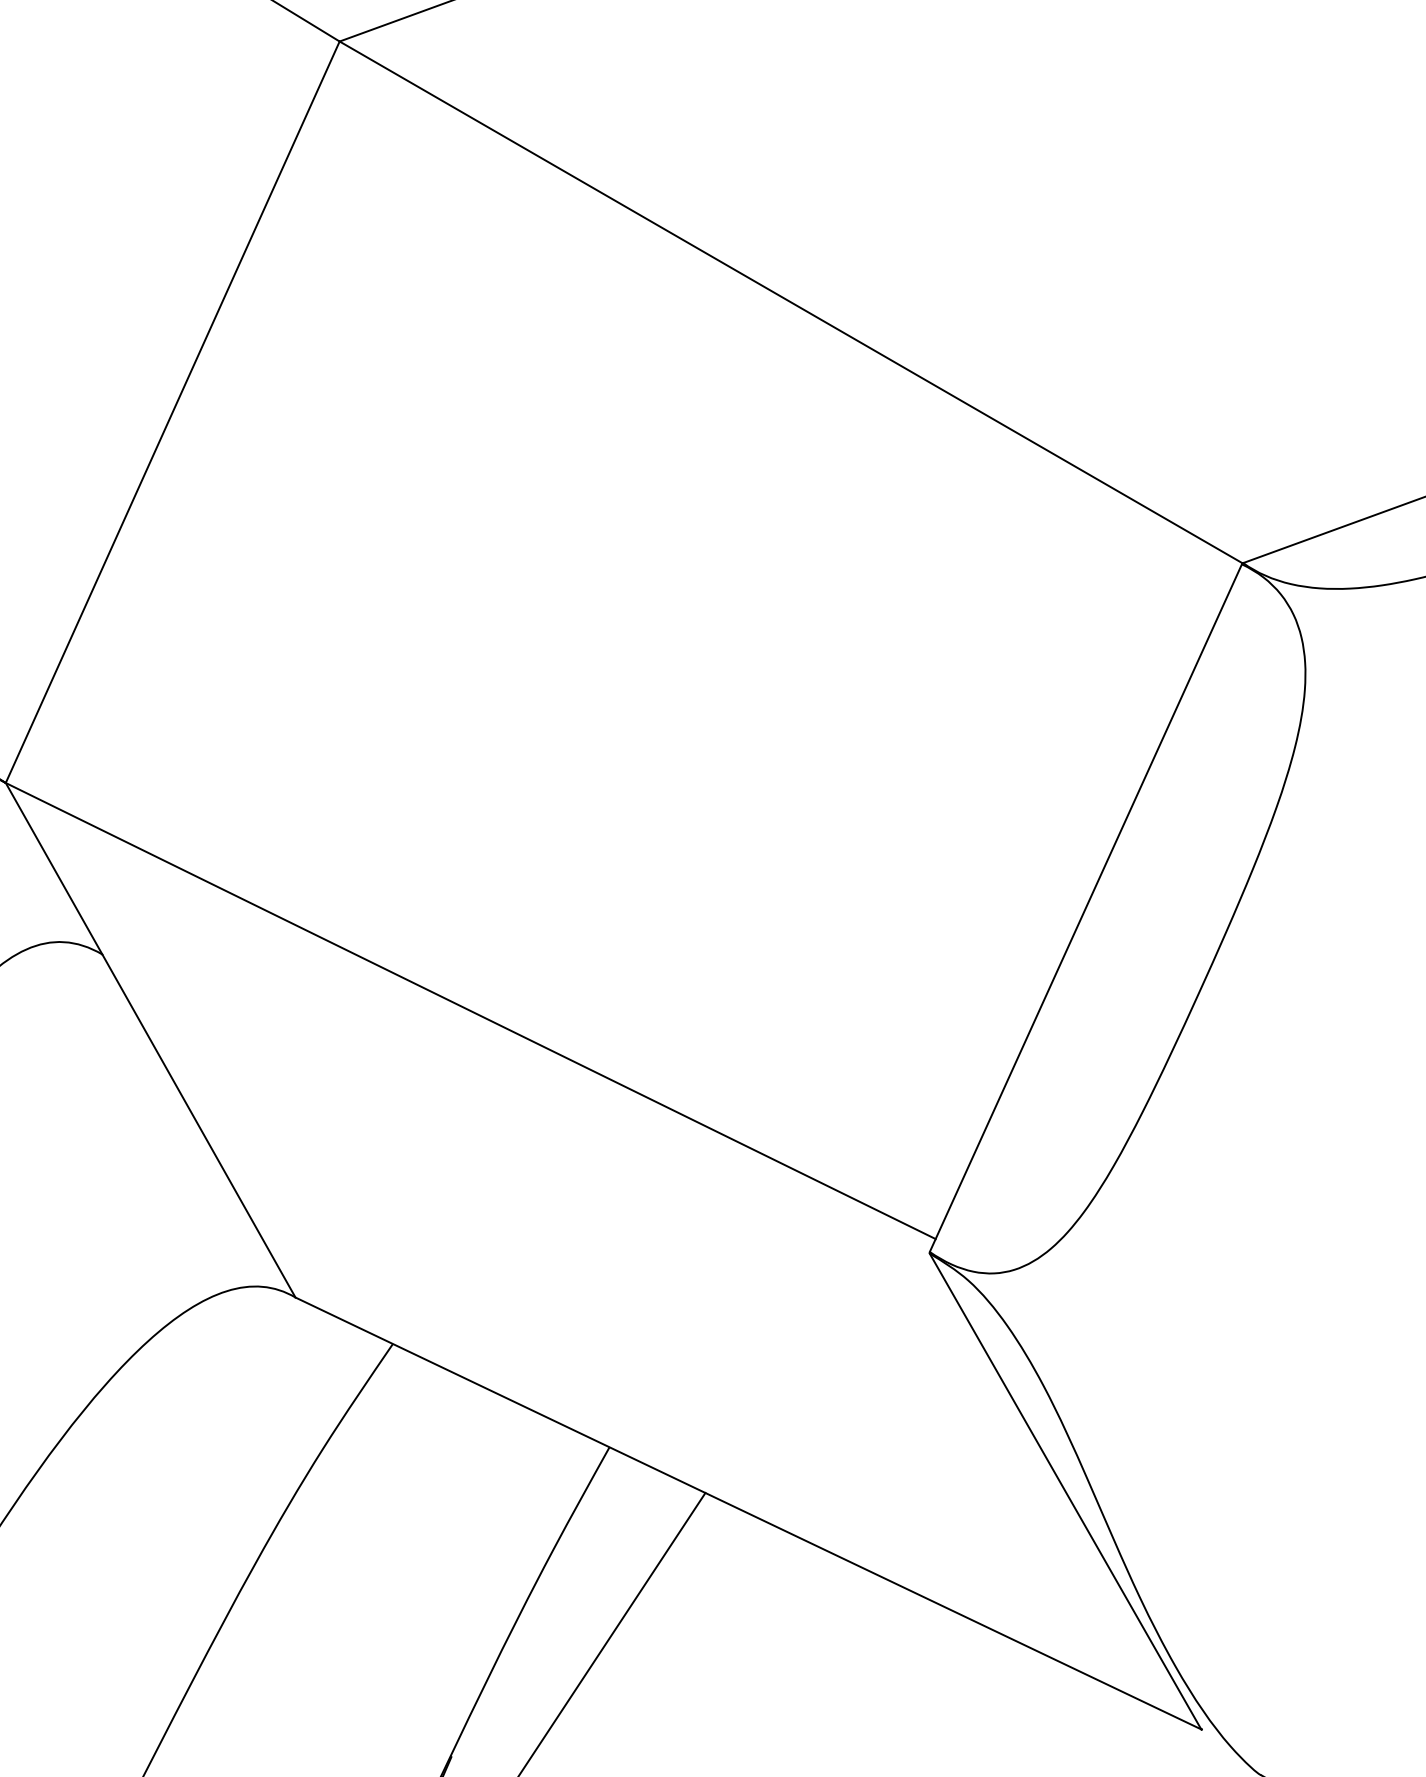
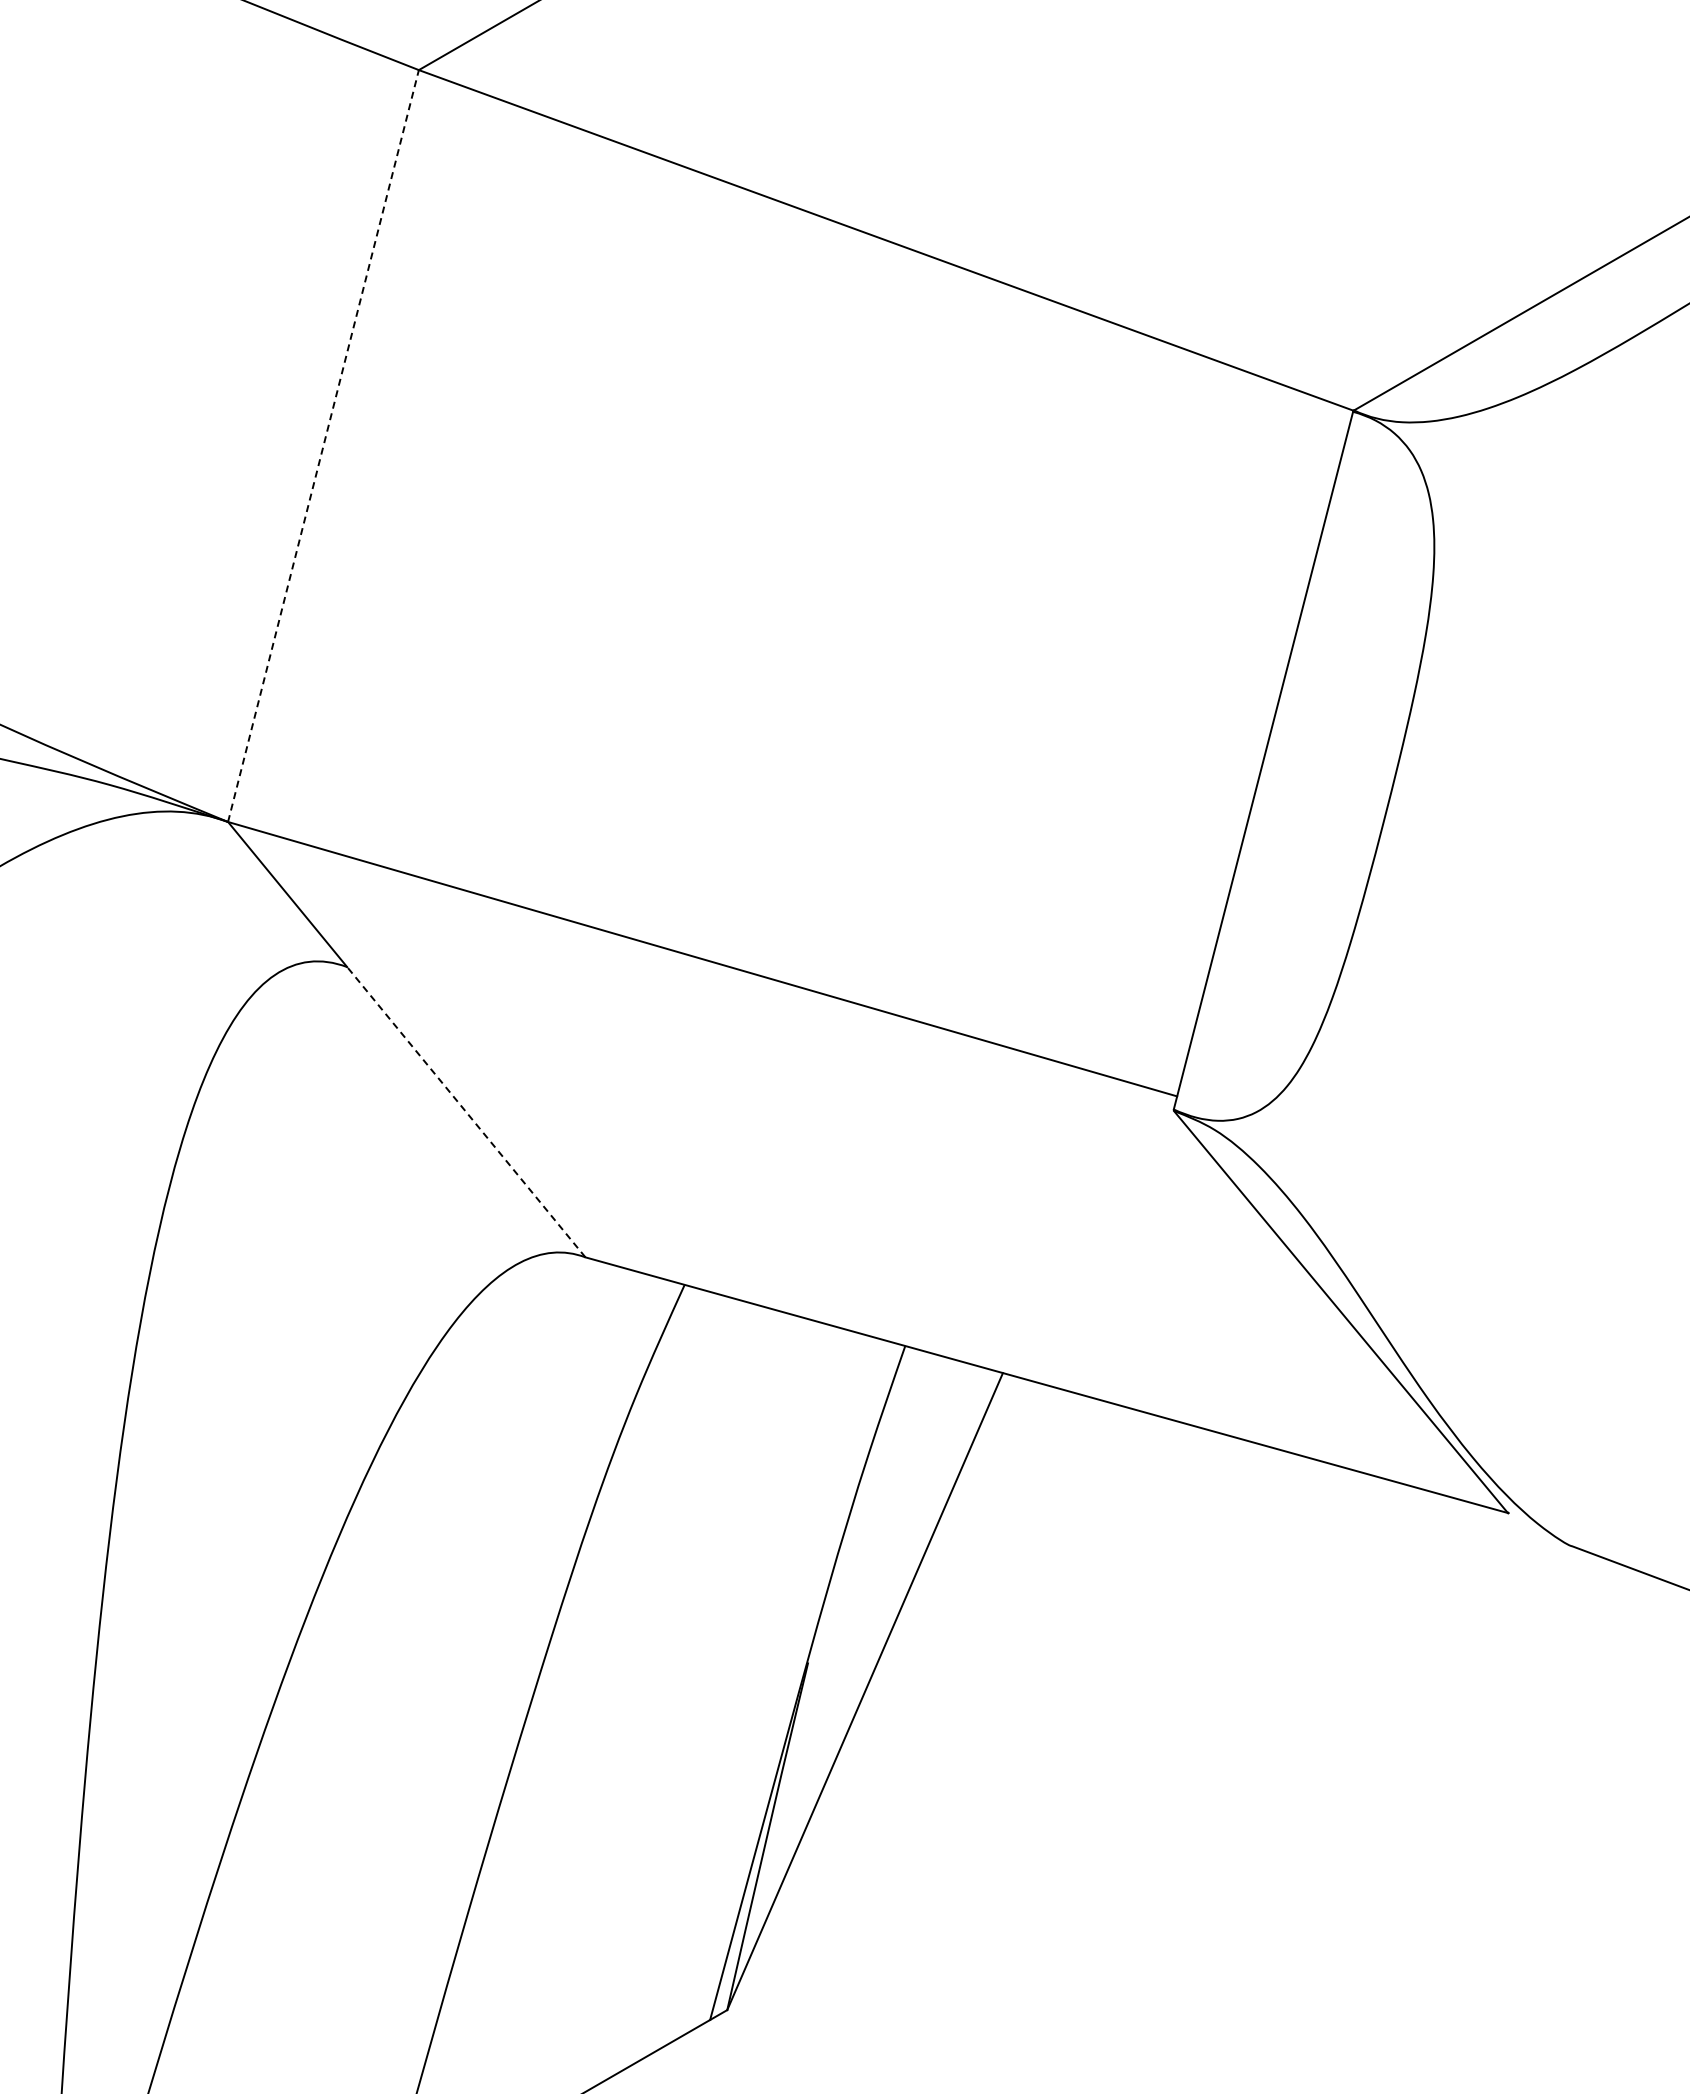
line: (172, 412) -> (323, 446), solid -> dashed
line: (199, 1126) -> (466, 1112), solid -> dashed

